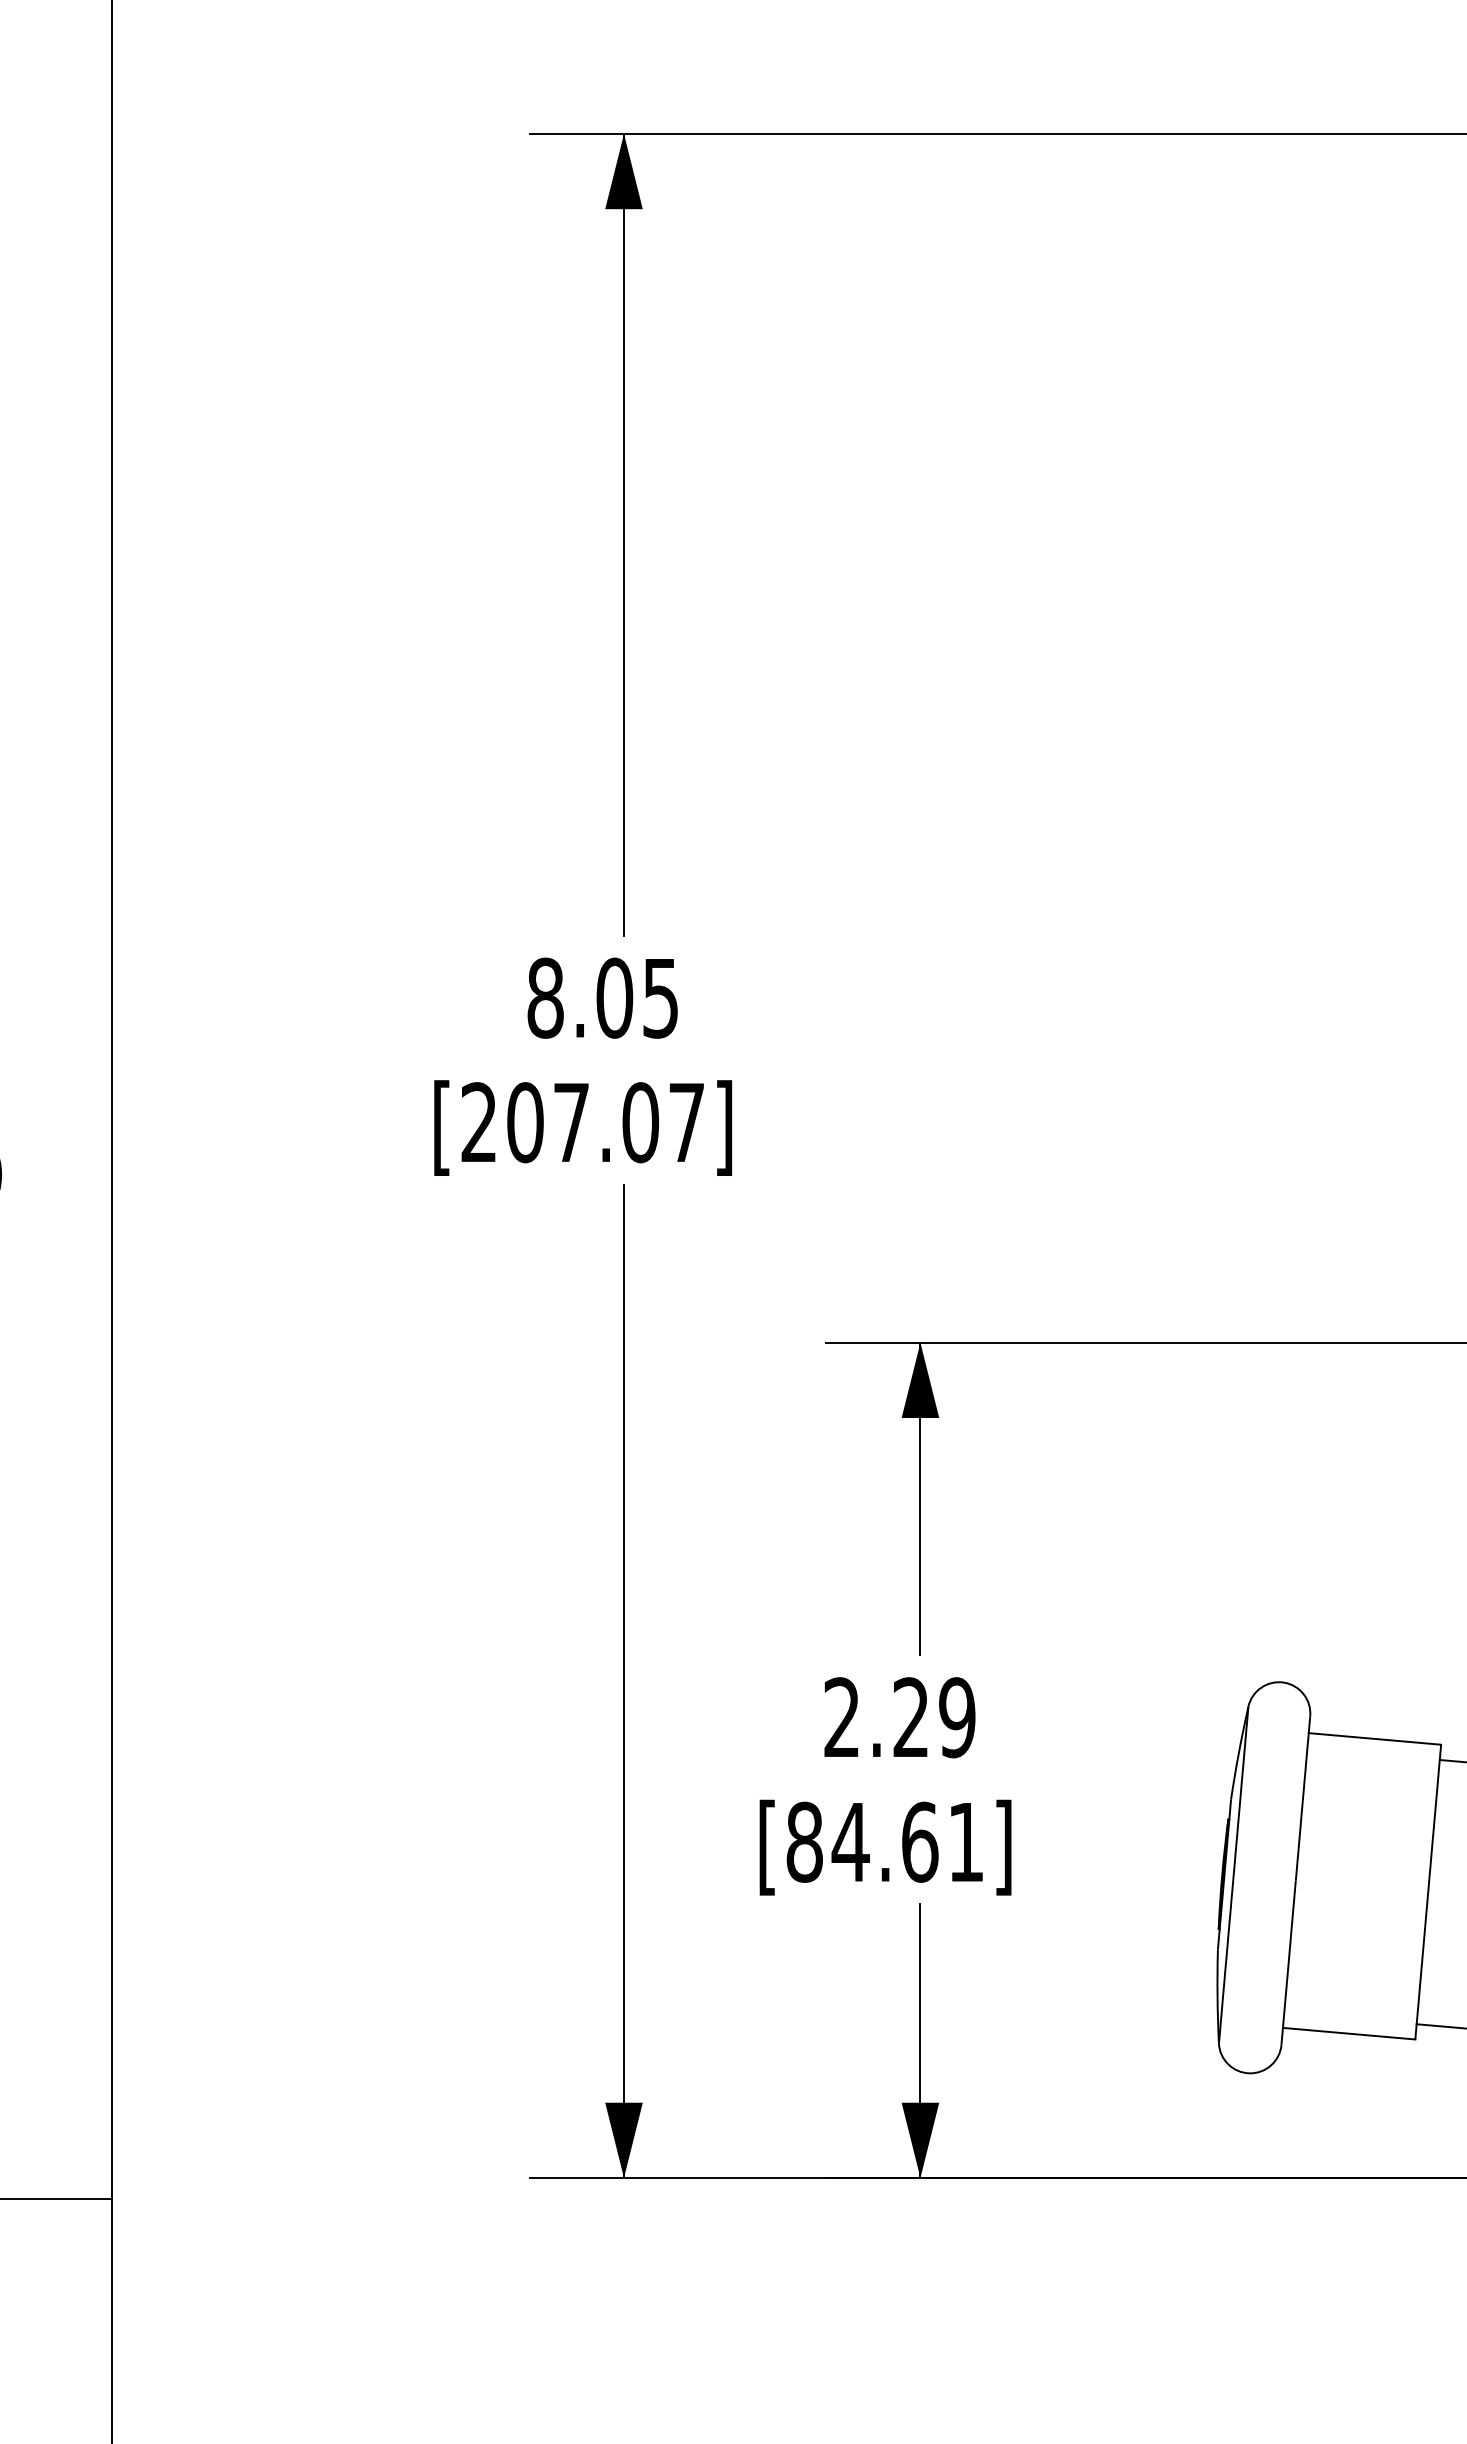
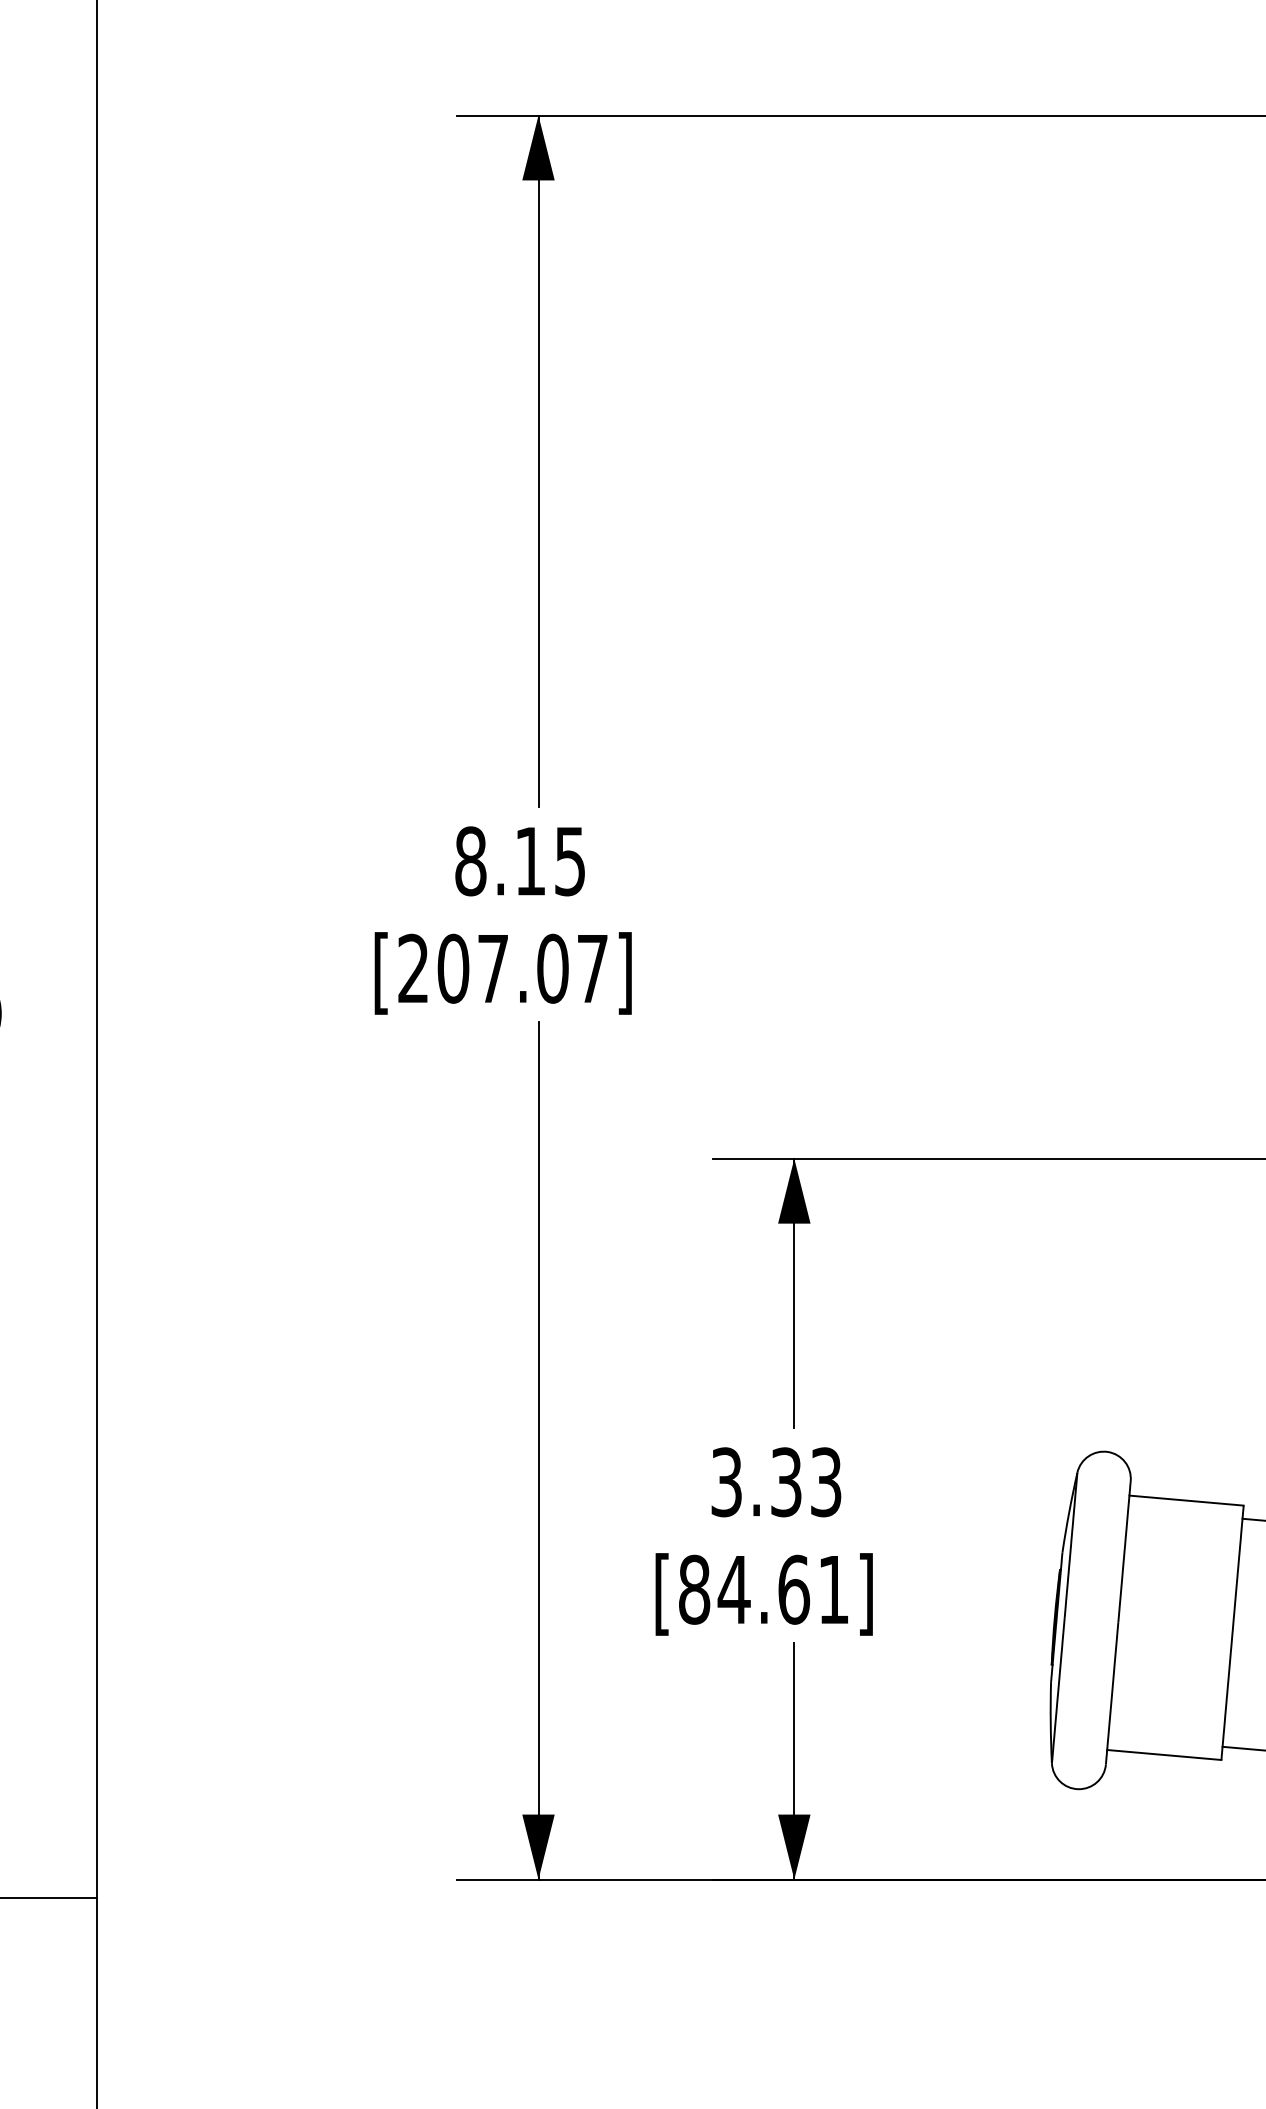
text: (614, 997) -> (530, 860), 8.05 -> 8.15
text: (899, 1717) -> (776, 1482), 2.29 -> 3.33

